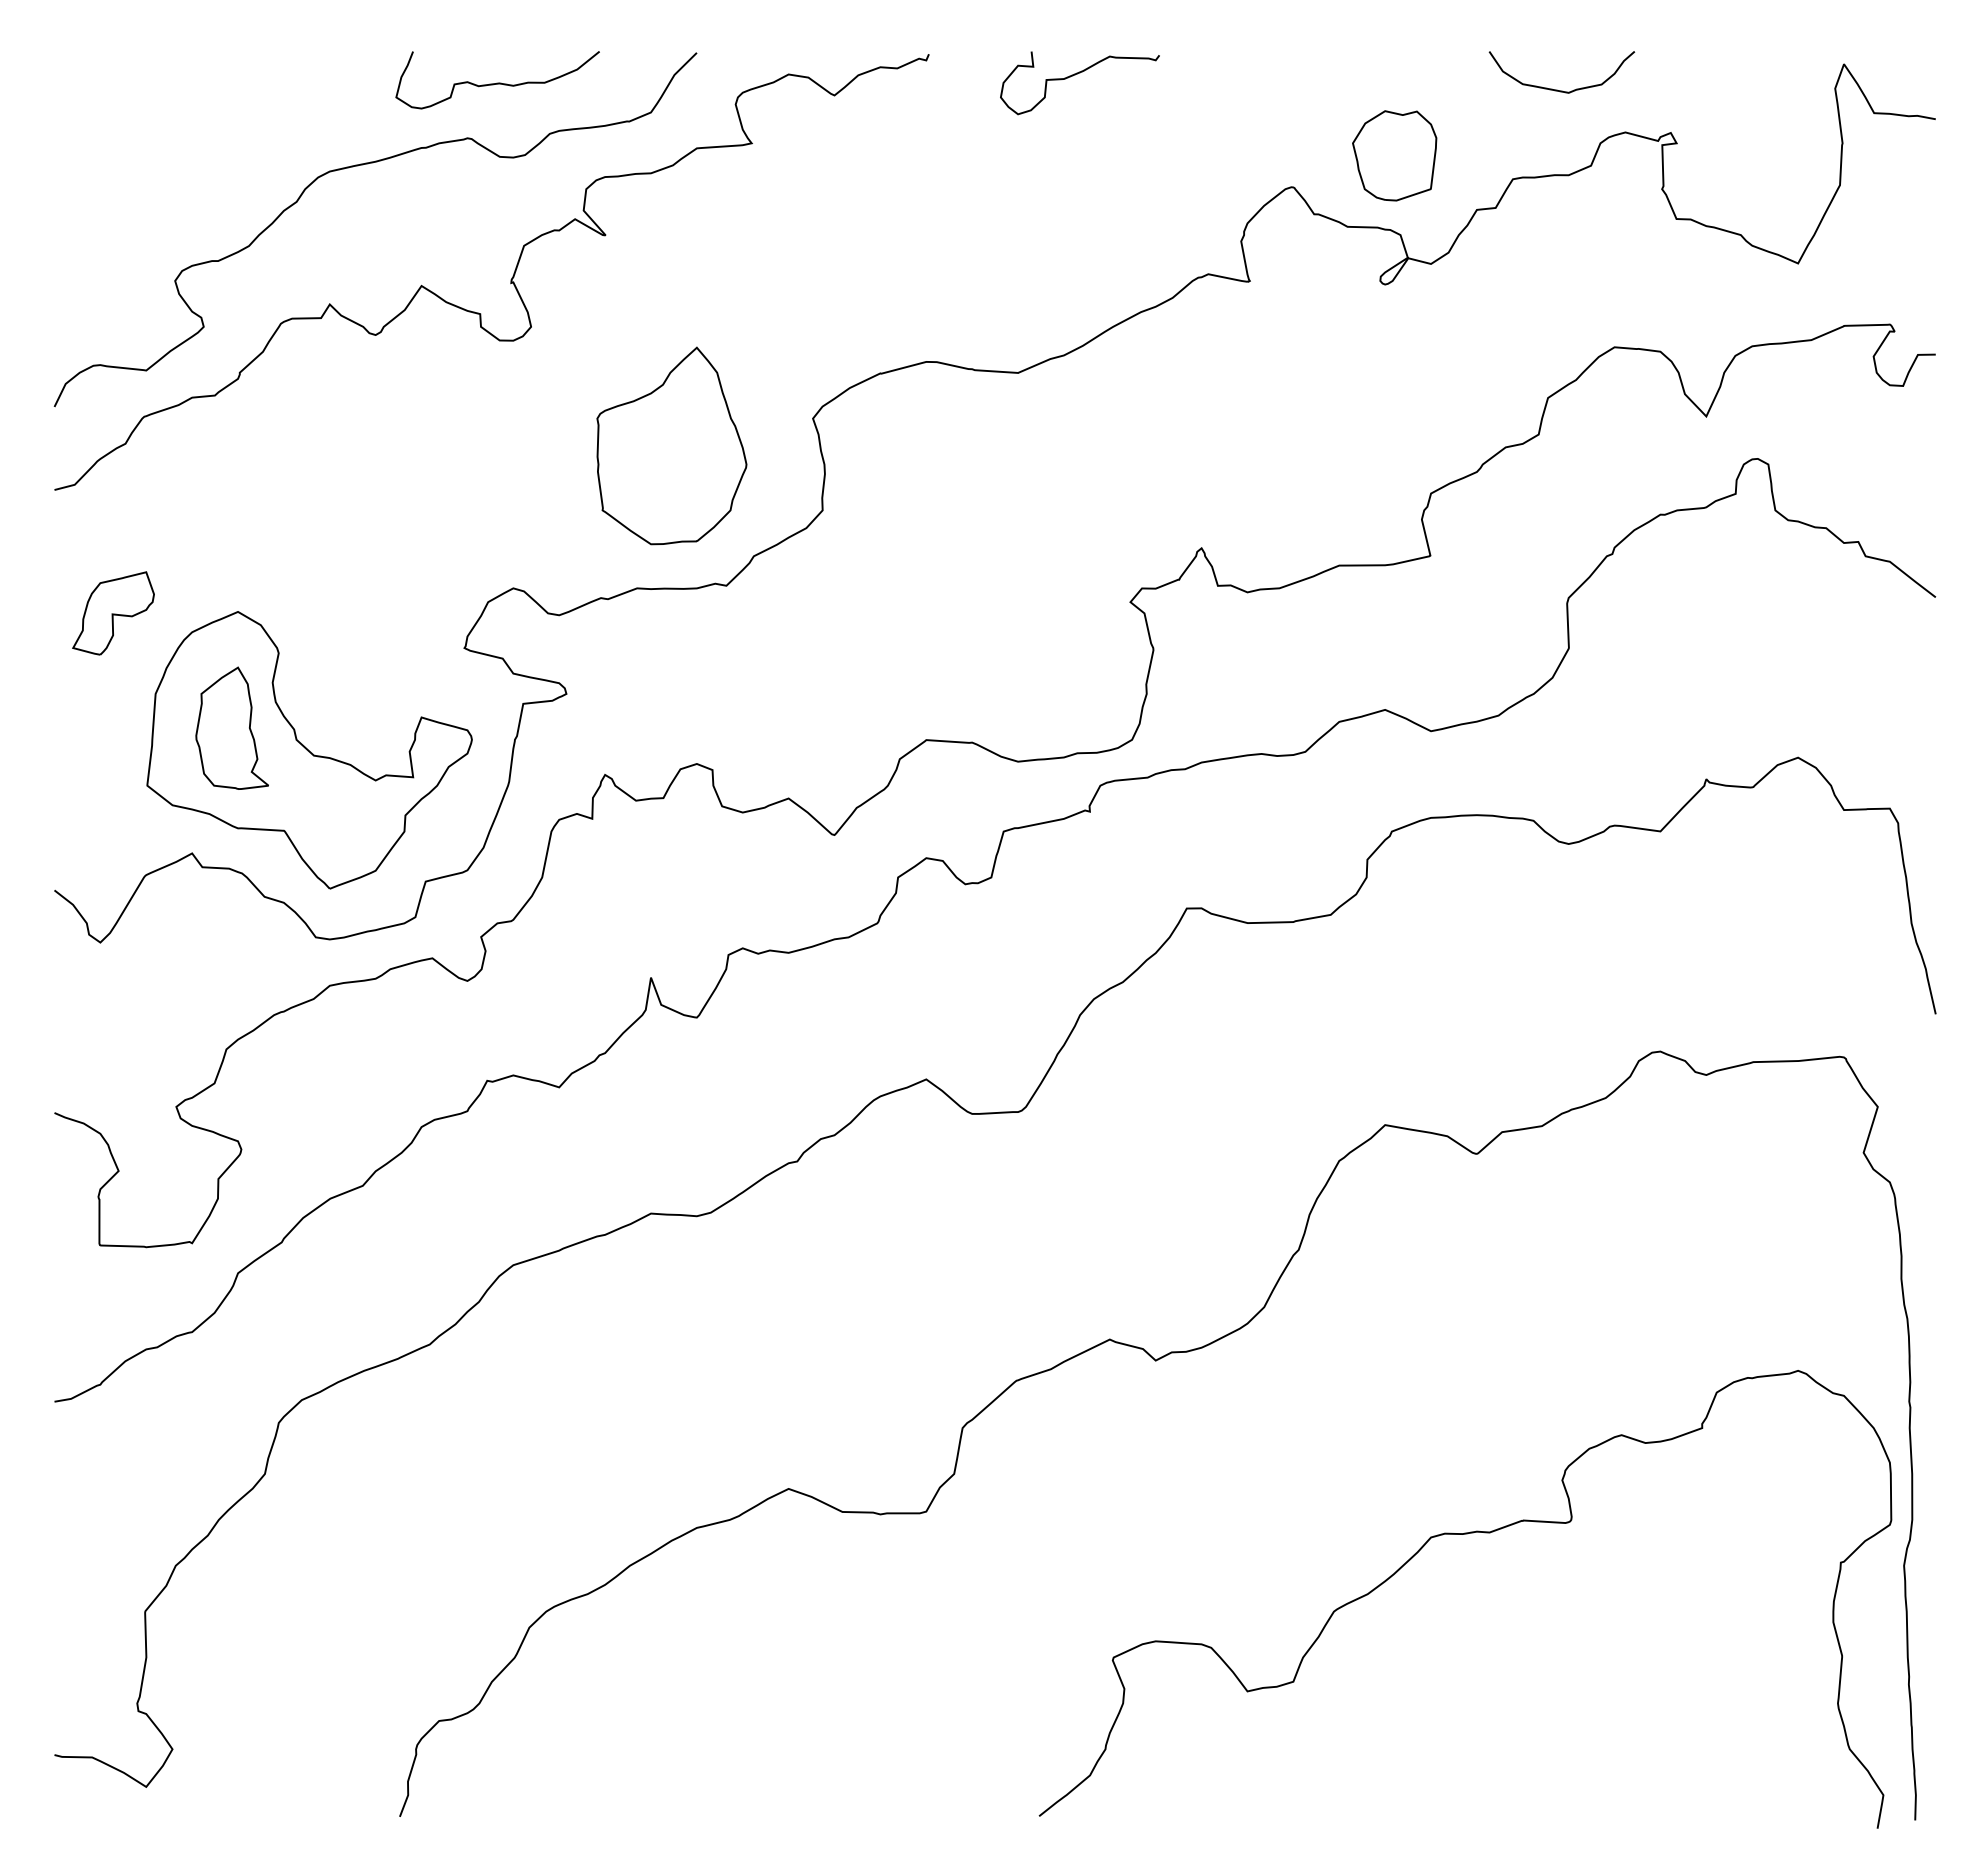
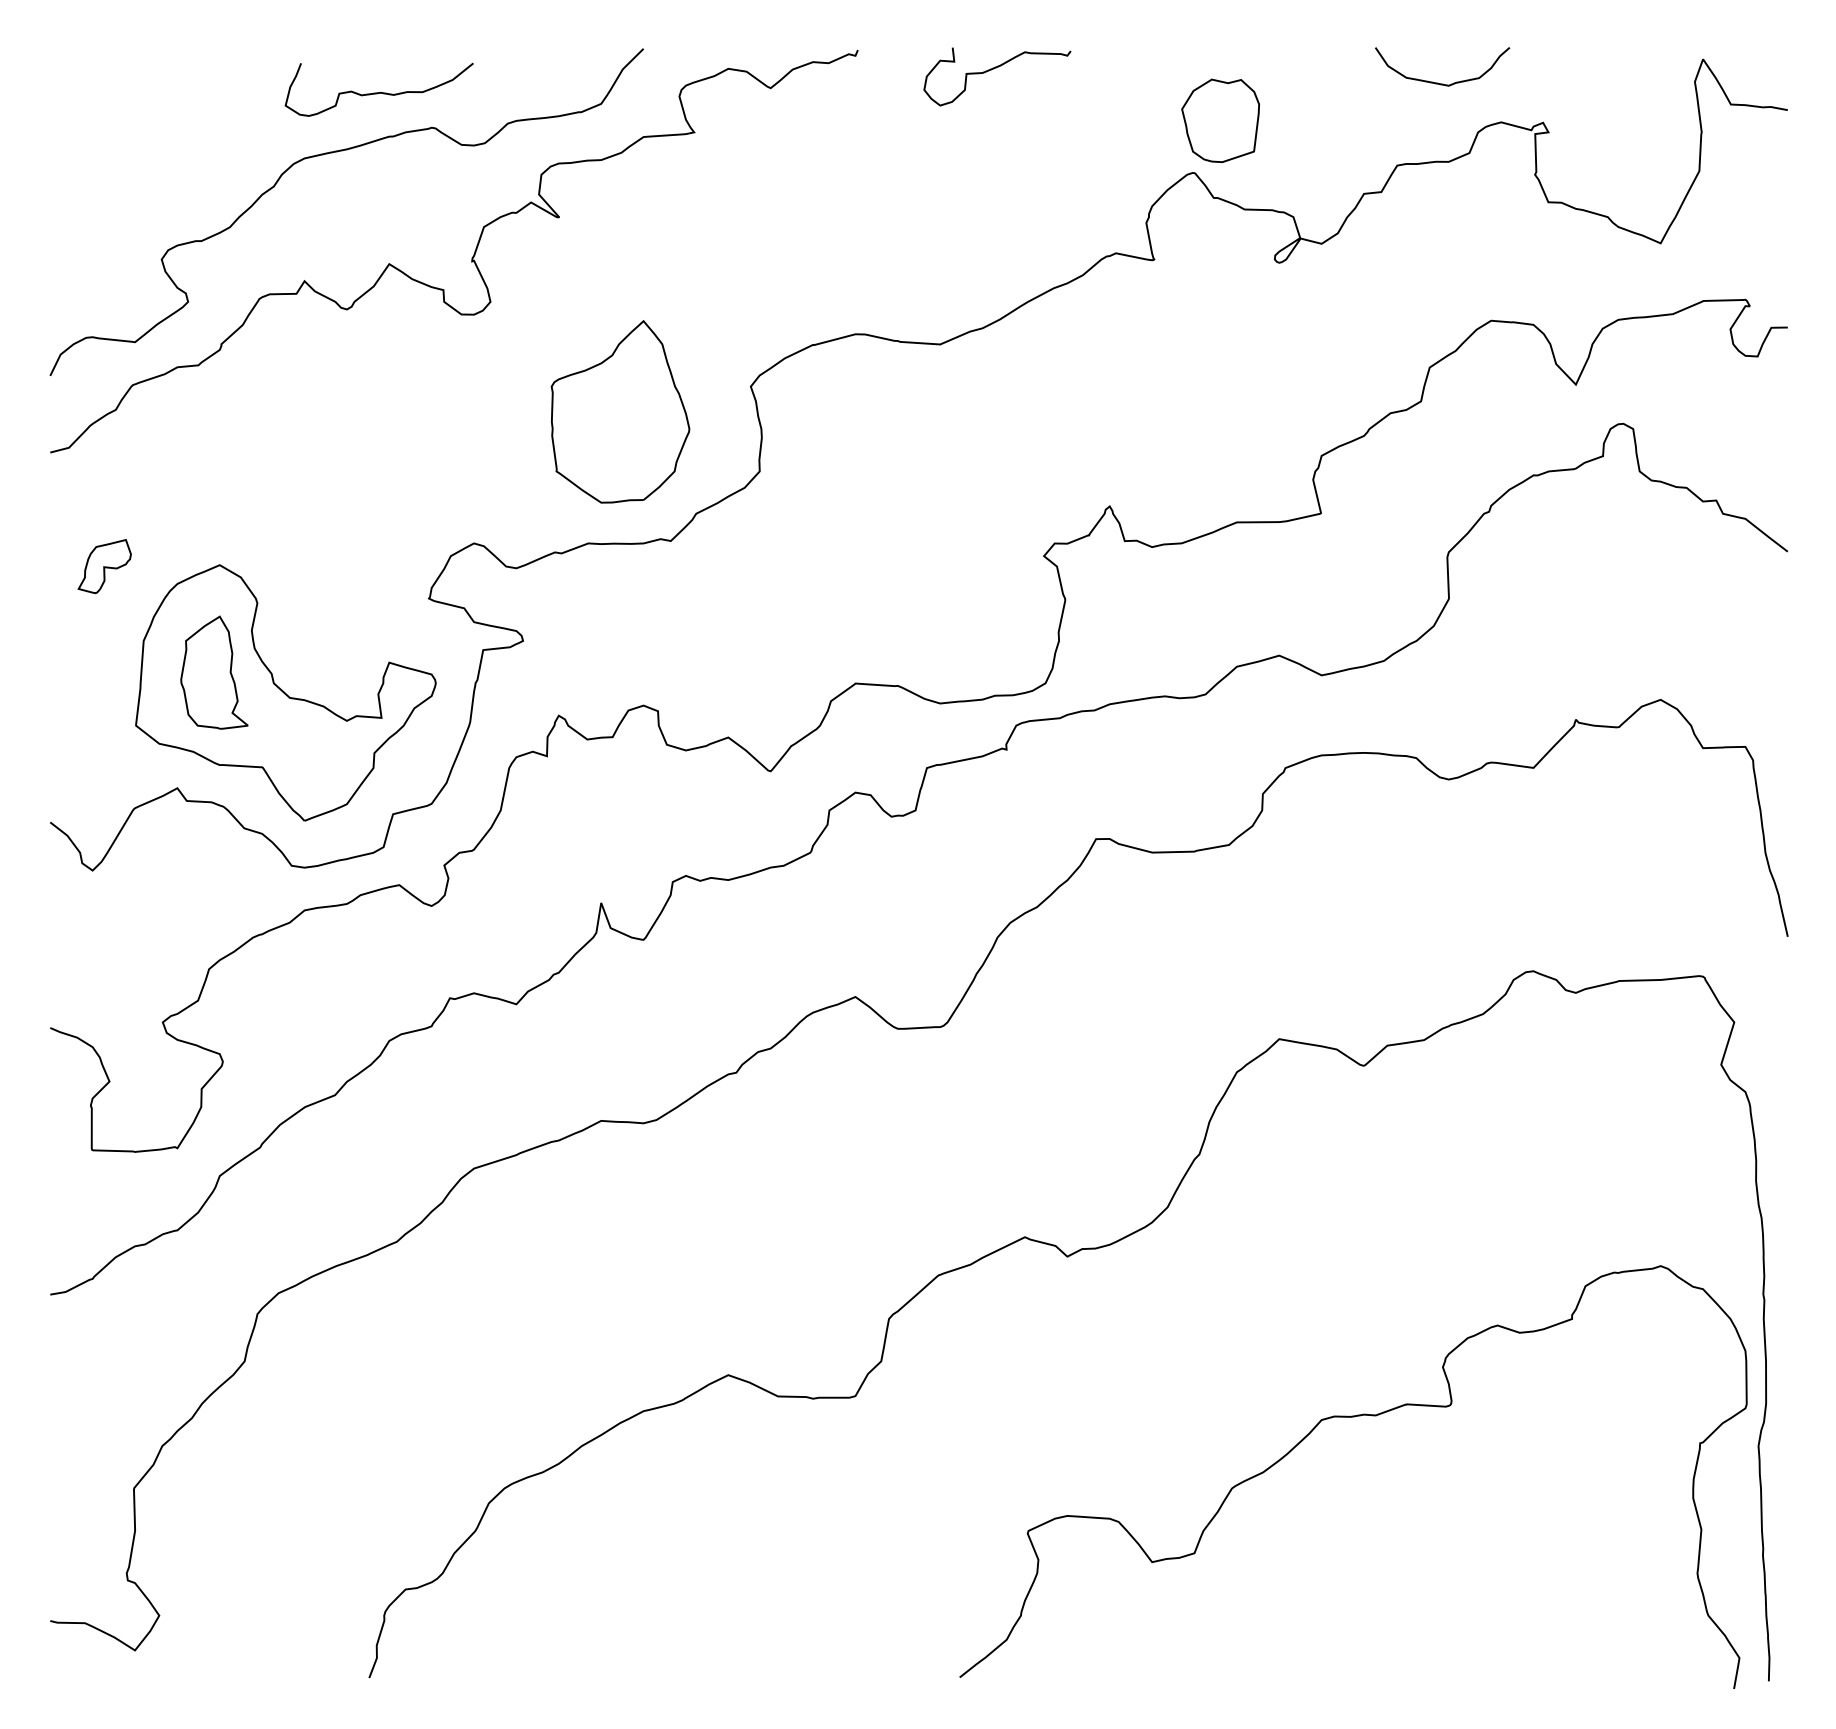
curve: (497, 82) -> (379, 91), moved
part: (1394, 155) -> (1220, 120), moved
part: (113, 613) -> (104, 566), size x0.7

